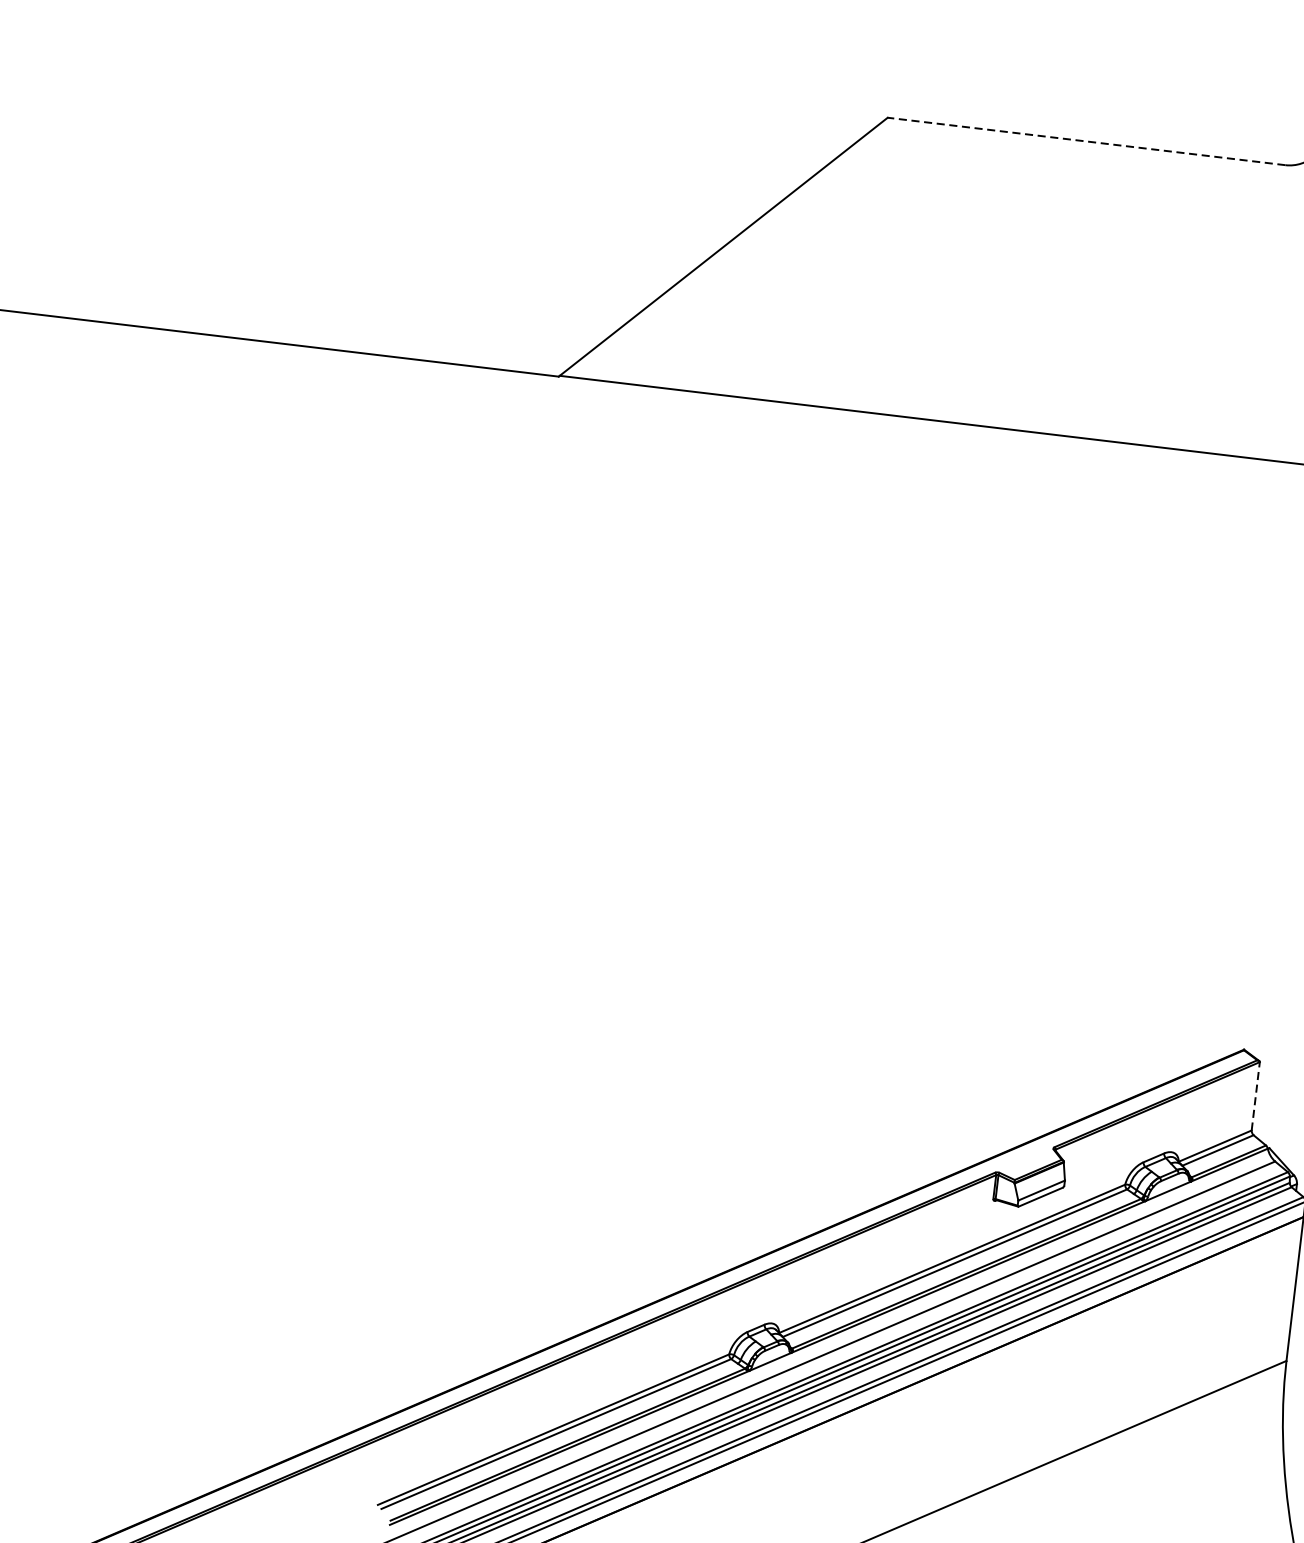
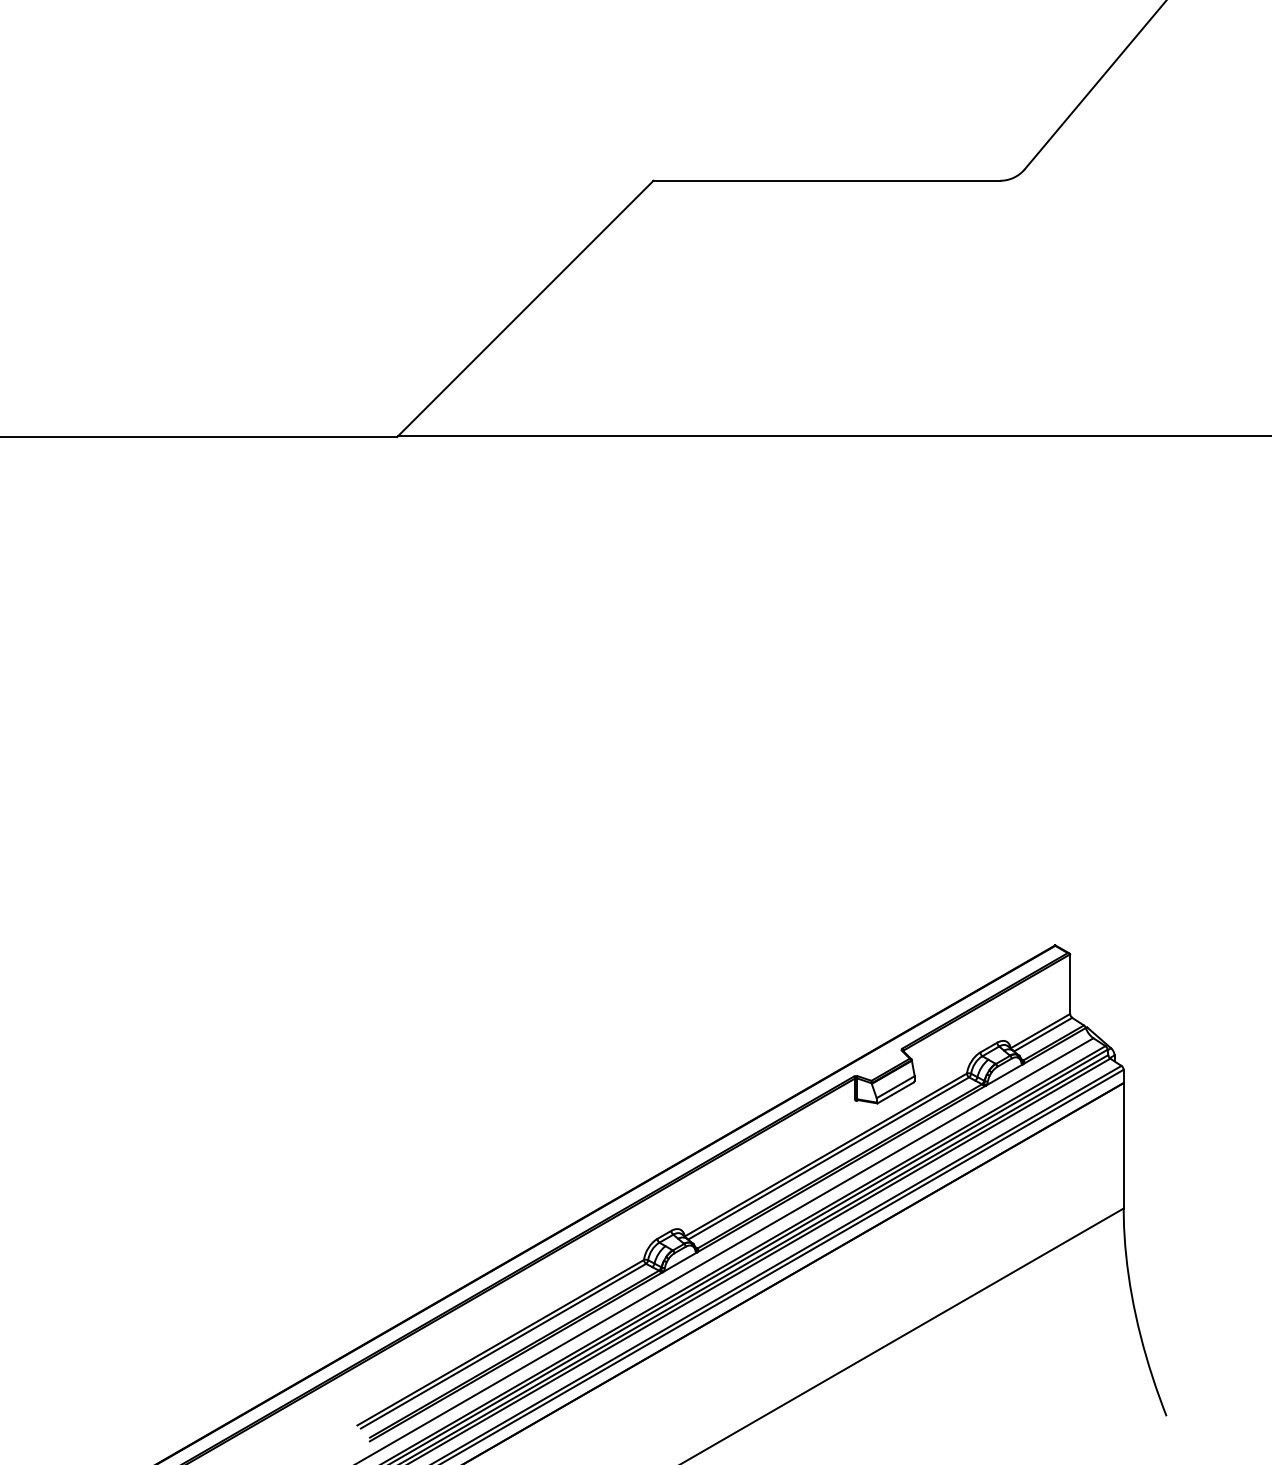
line: (1086, 141) -> (826, 180), dashed -> solid
line: (1256, 1096) -> (1070, 984), dashed -> solid

